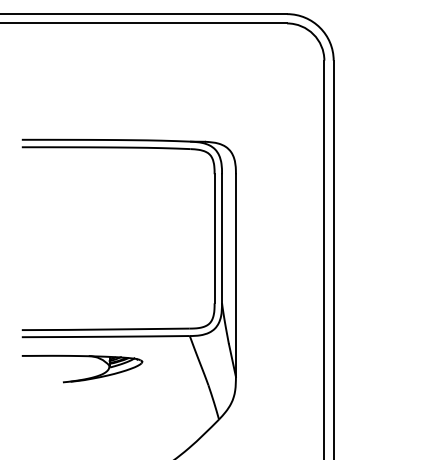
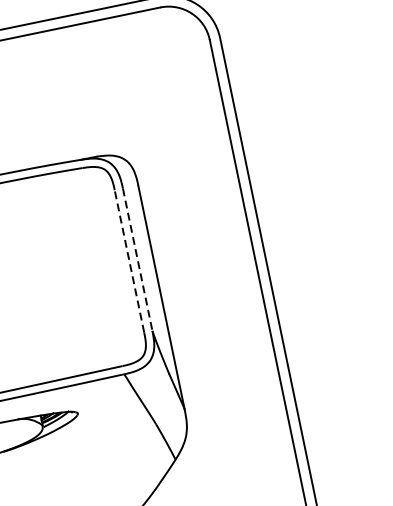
line: (214, 238) -> (129, 261), solid -> dashed
line: (222, 238) -> (138, 259), solid -> dashed

